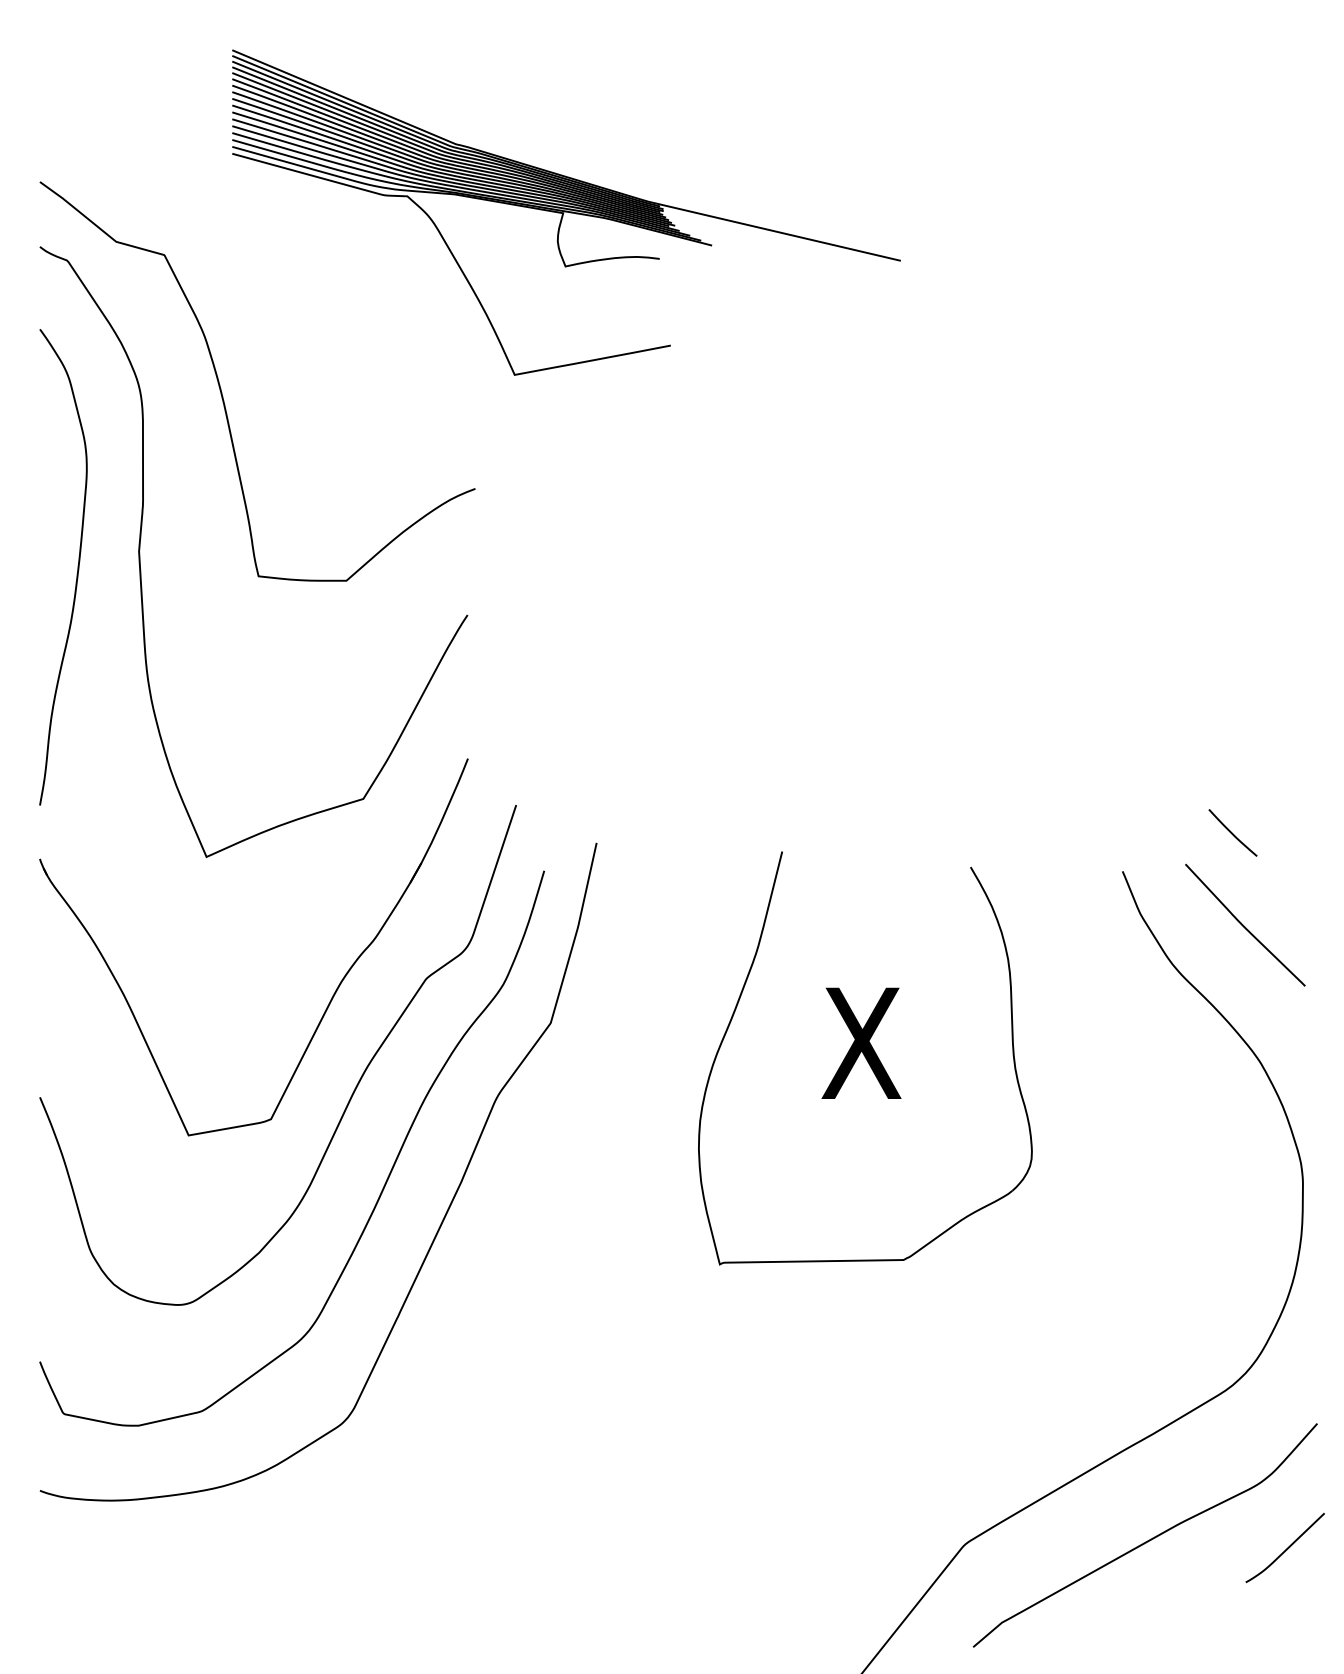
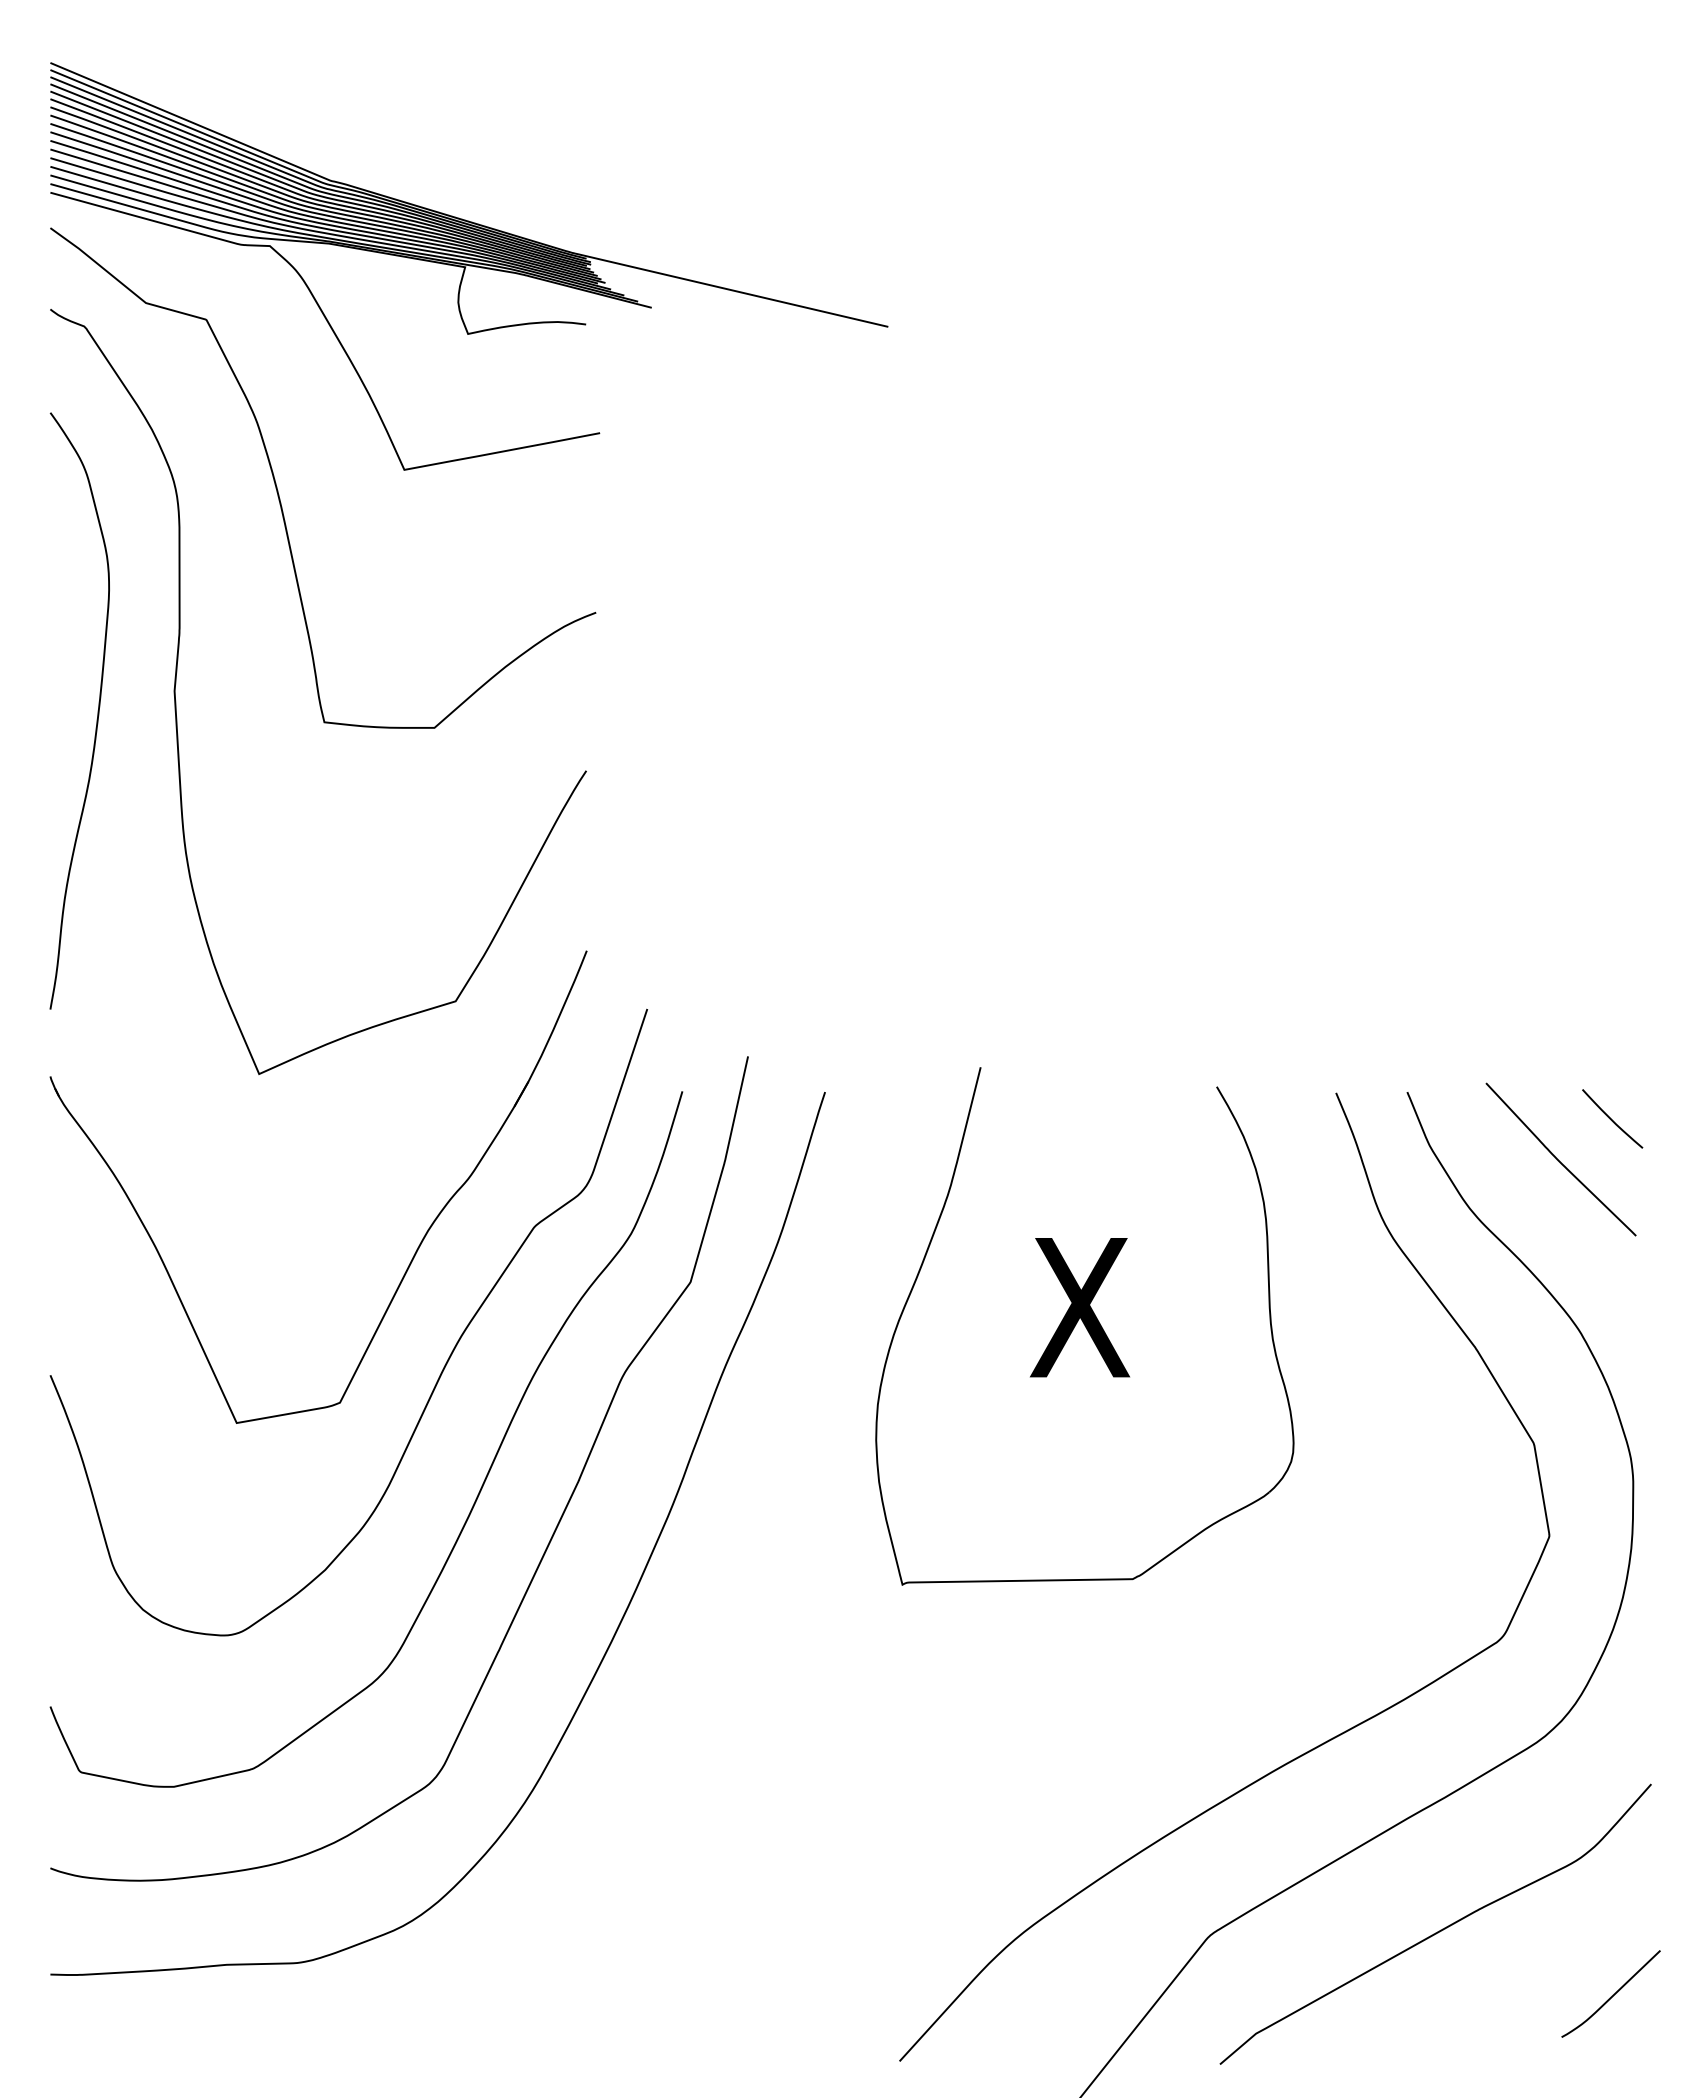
part: (566, 212) -> (469, 266), moved
curve: (1232, 832) -> (1611, 1118), moved
curve: (493, 1296) -> (618, 1624), added
curve: (1051, 1392) -> (1317, 1745), added
curve: (1286, 1549) -> (1612, 1995), moved

